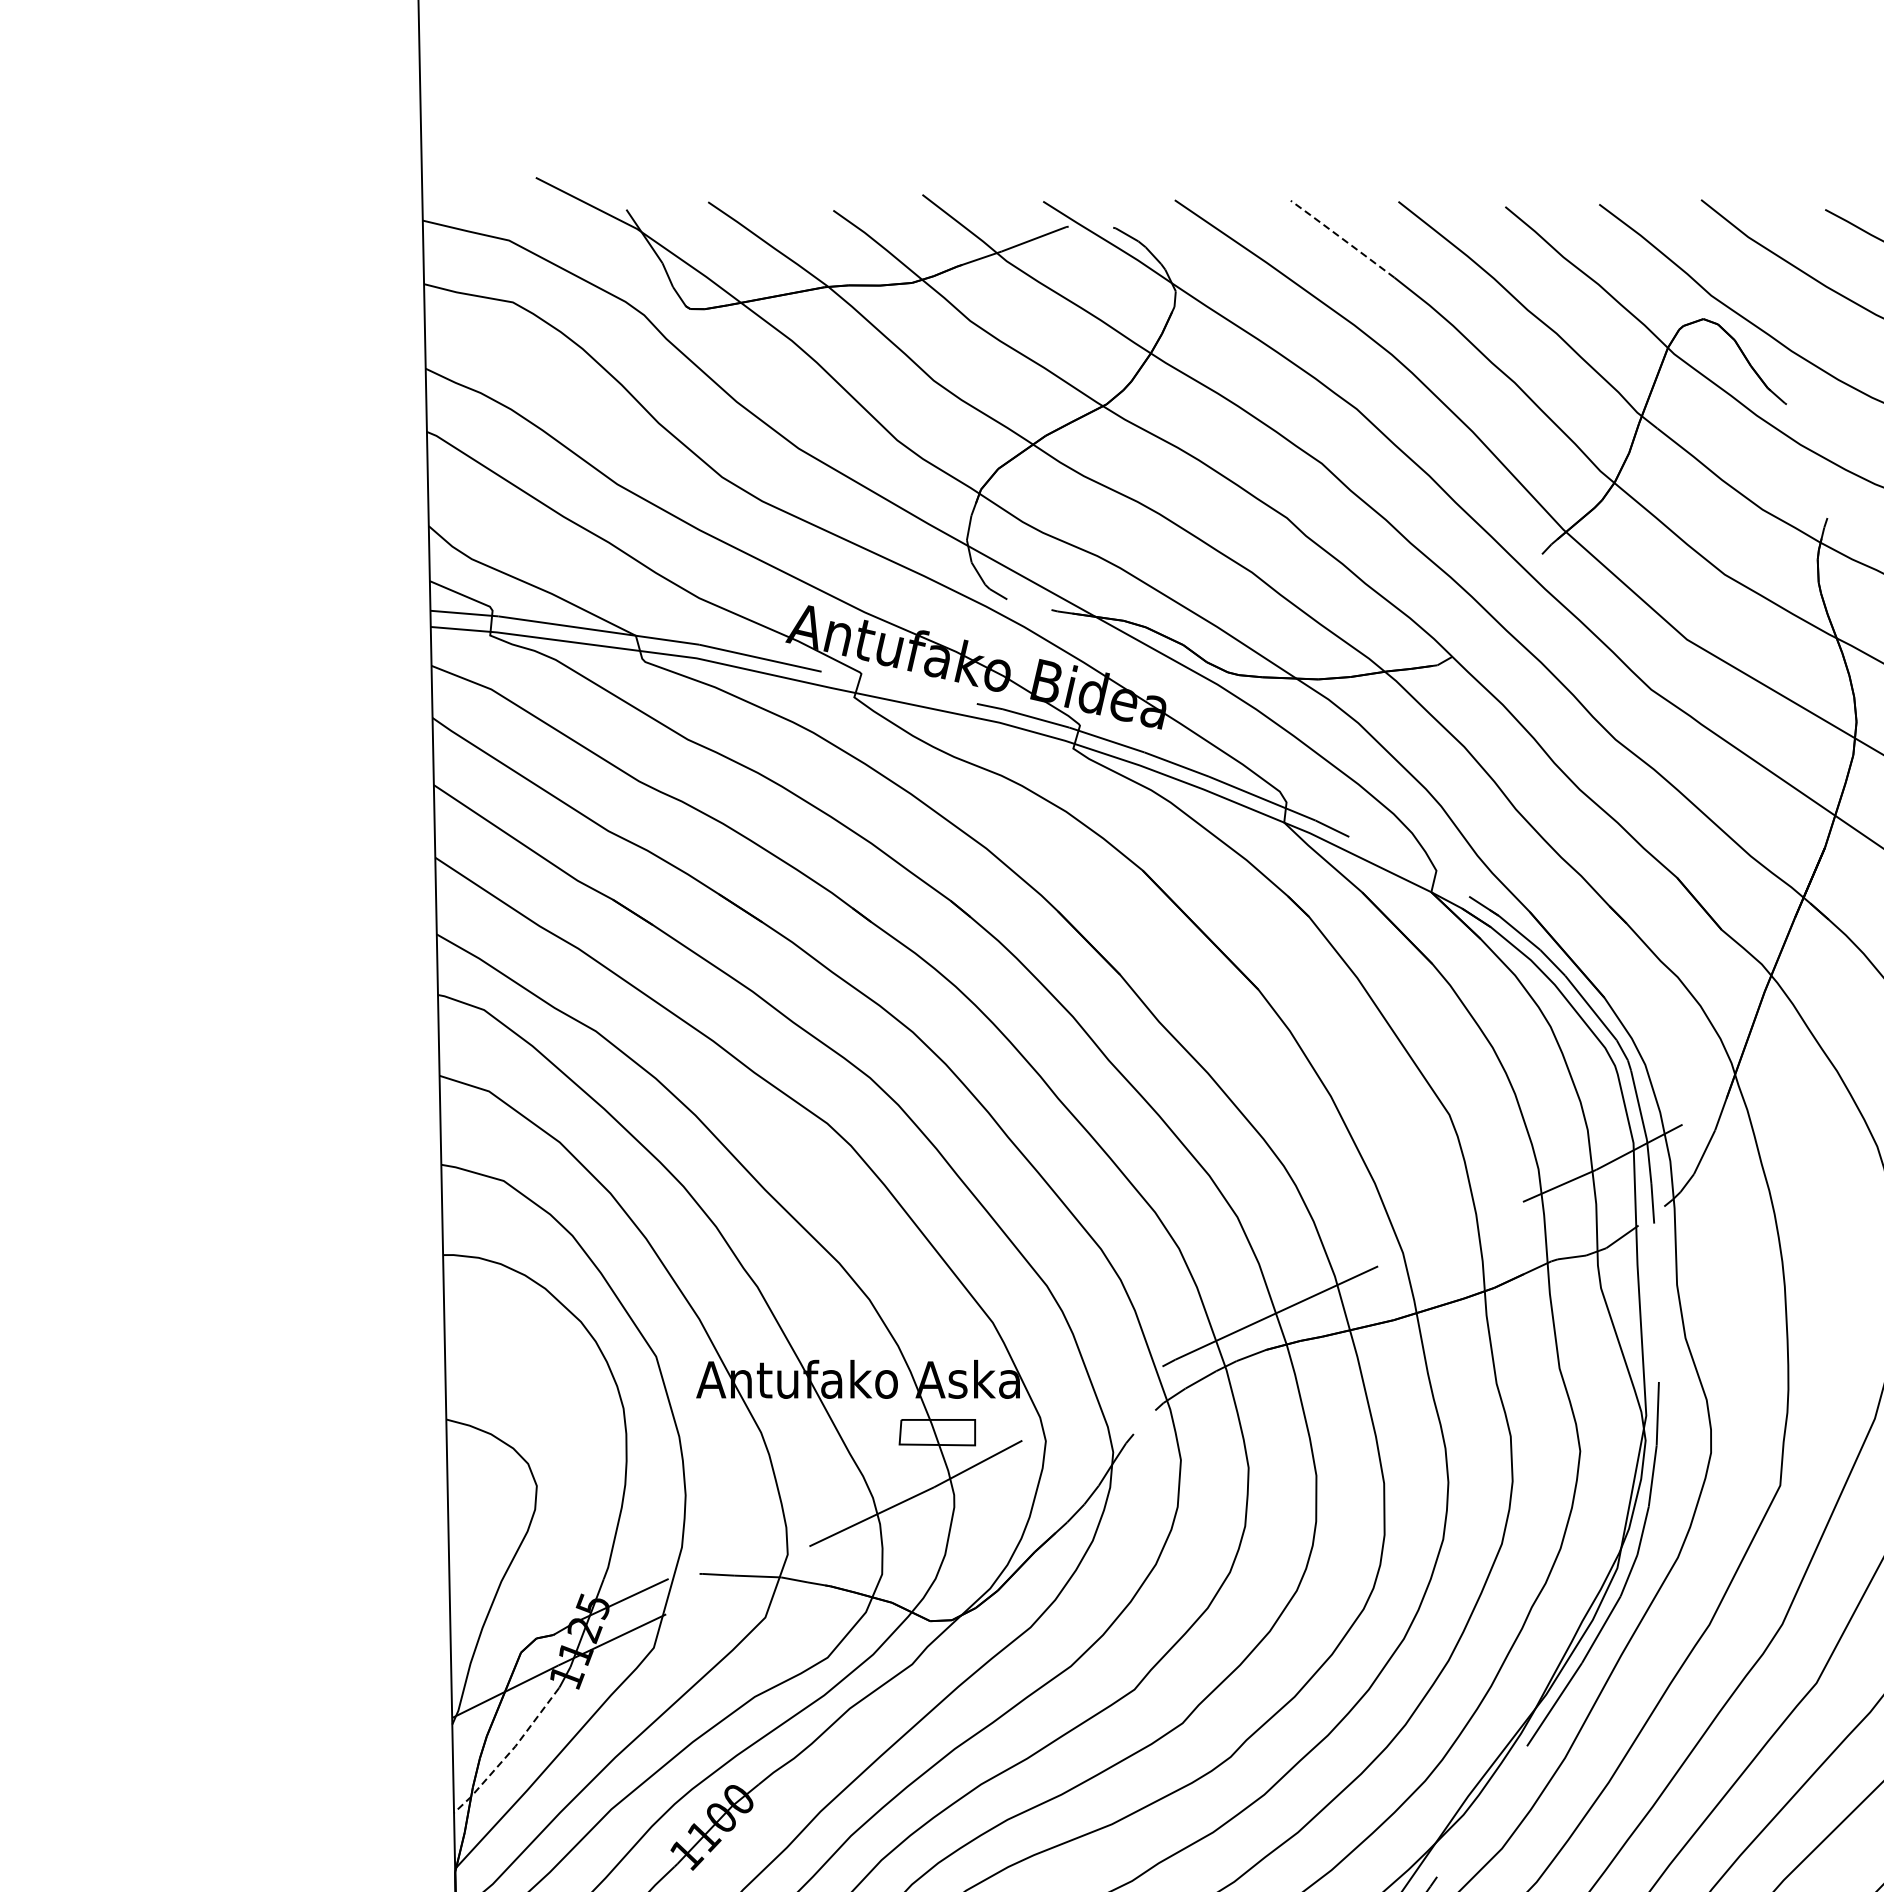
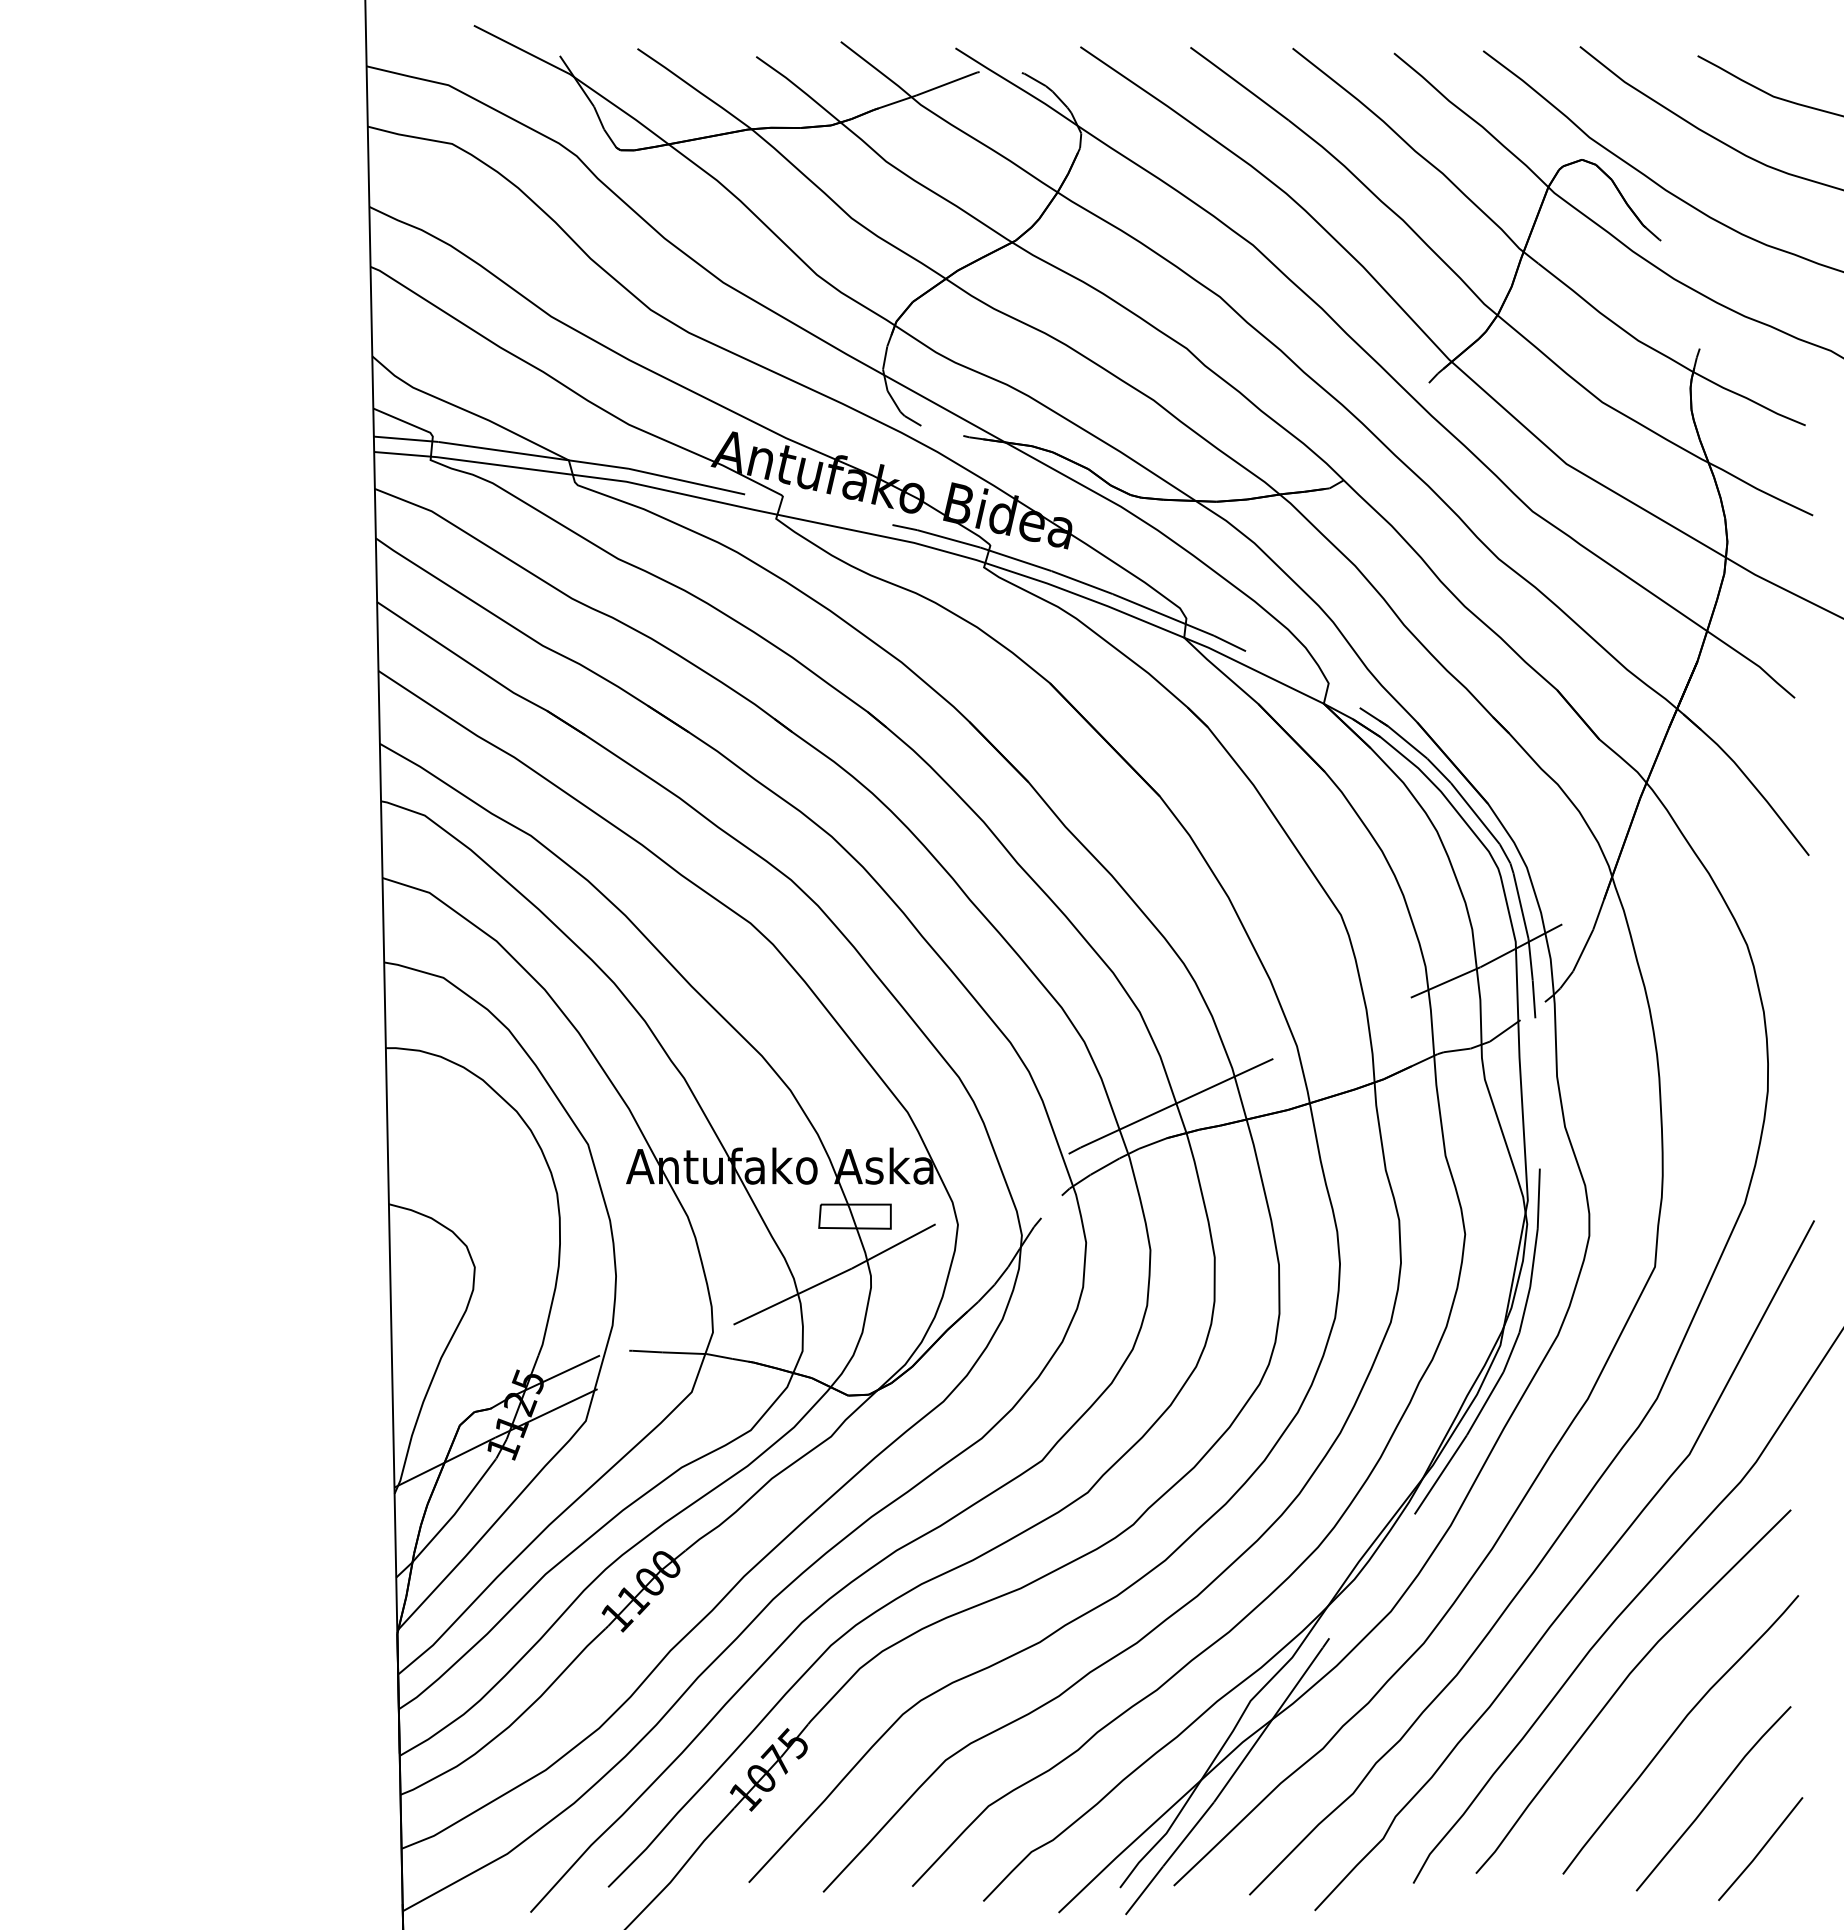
line: (1342, 238) -> (1239, 83), dashed -> solid
line: (509, 1753) -> (448, 1521), dashed -> solid

